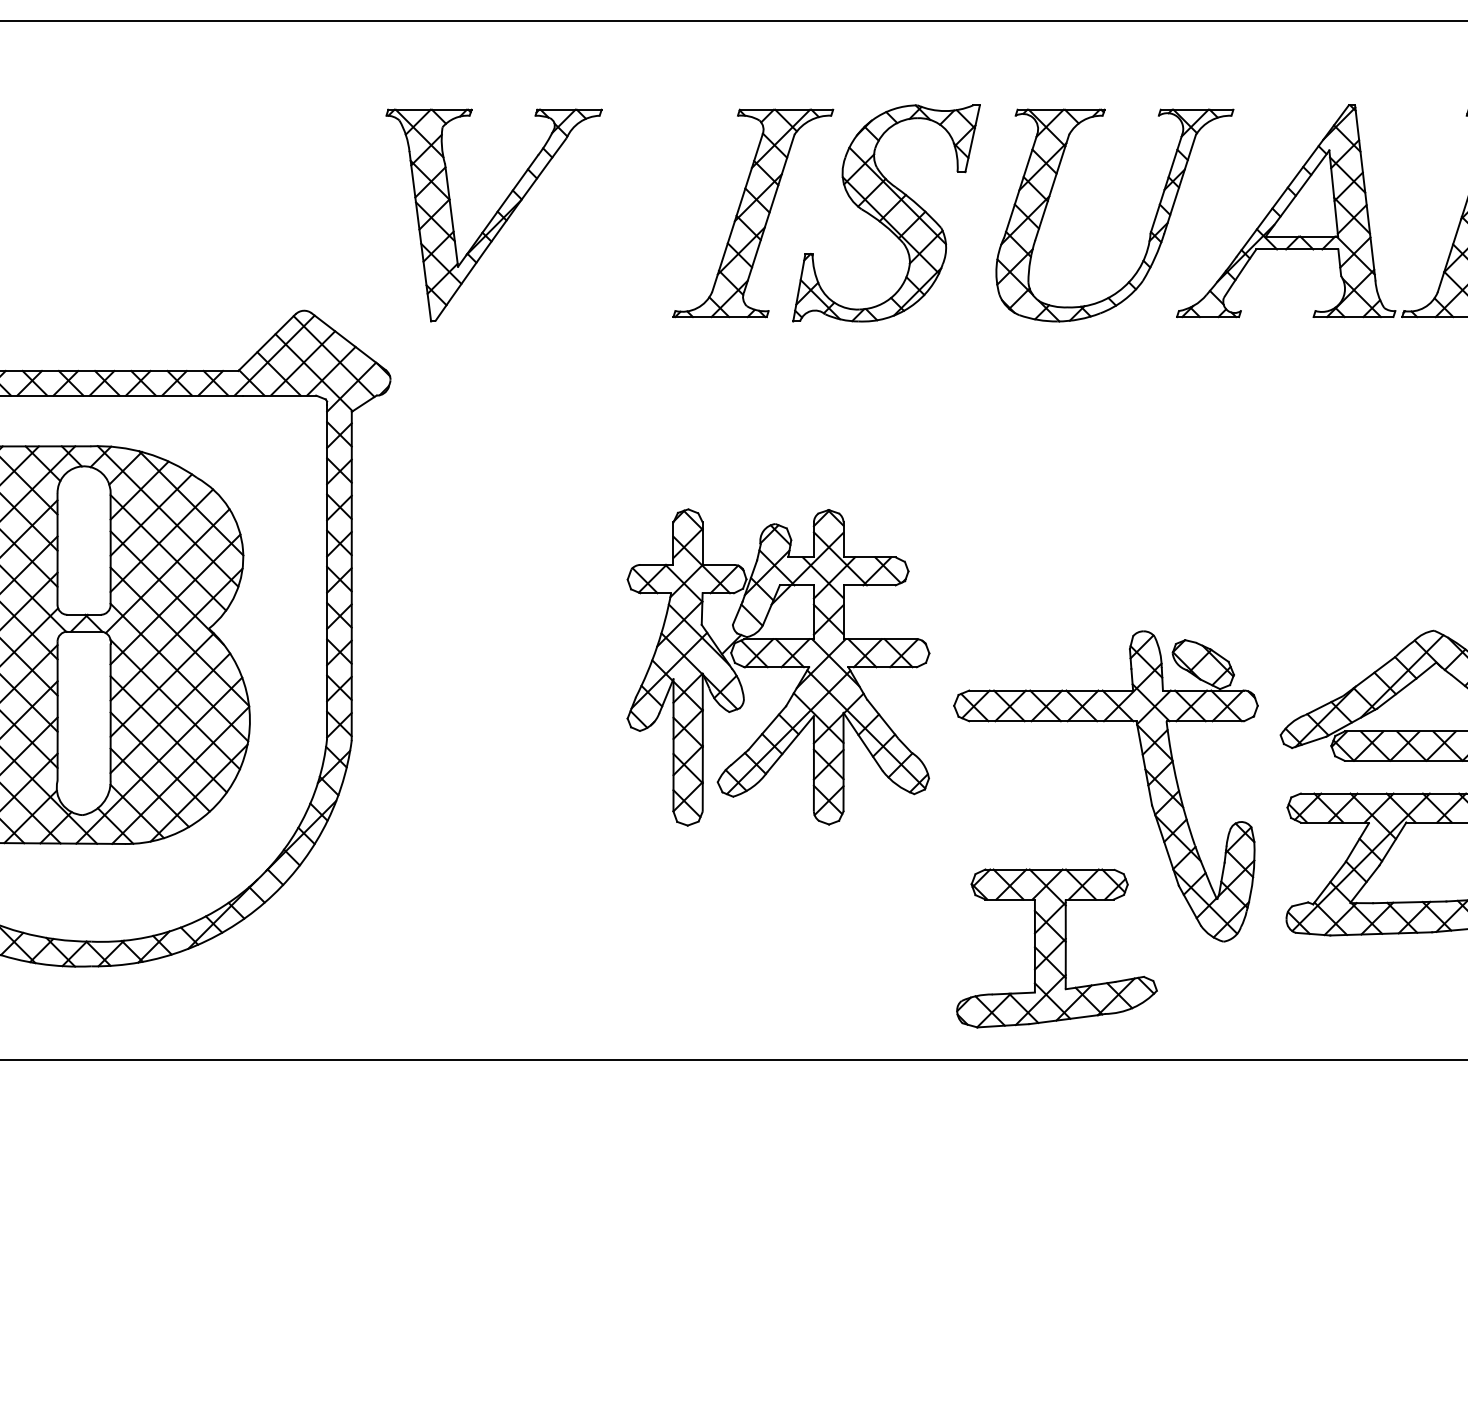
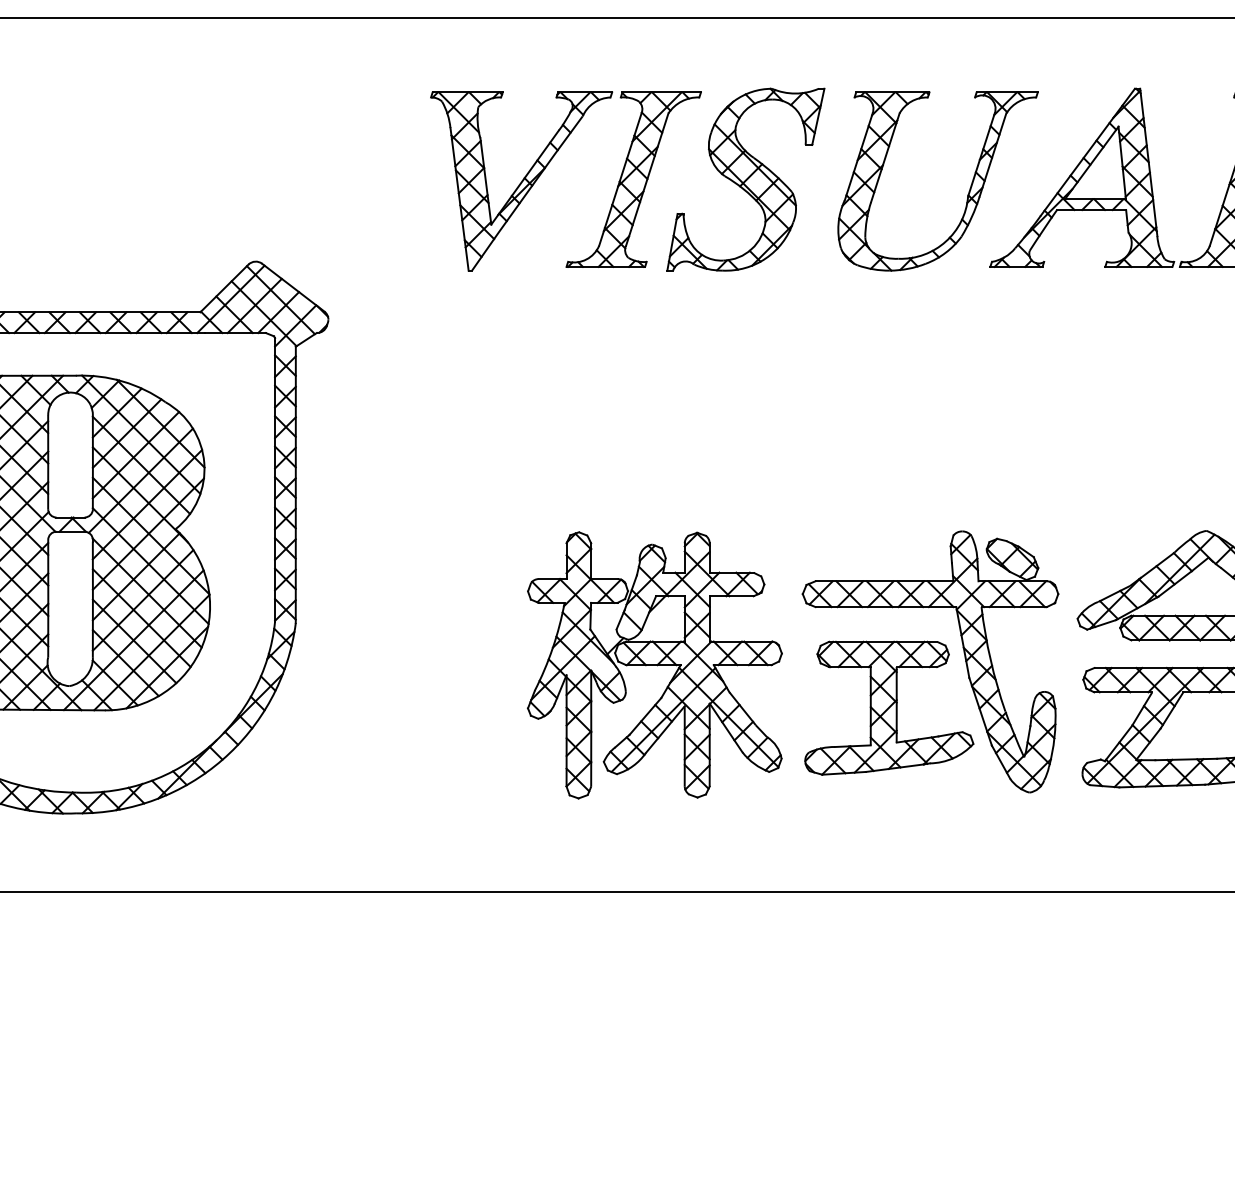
part: (493, 215) -> (521, 181), moved
part: (778, 667) -> (654, 665), moved
part: (1056, 948) -> (888, 708), moved

